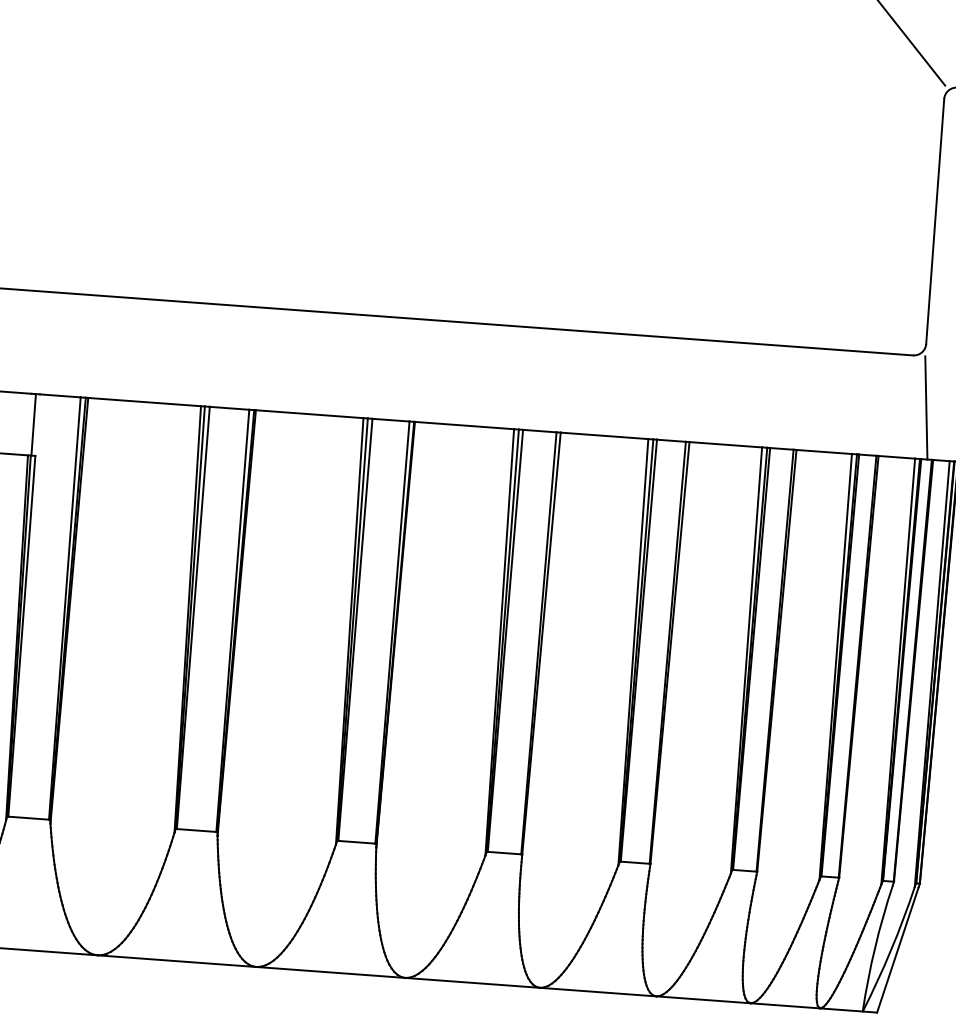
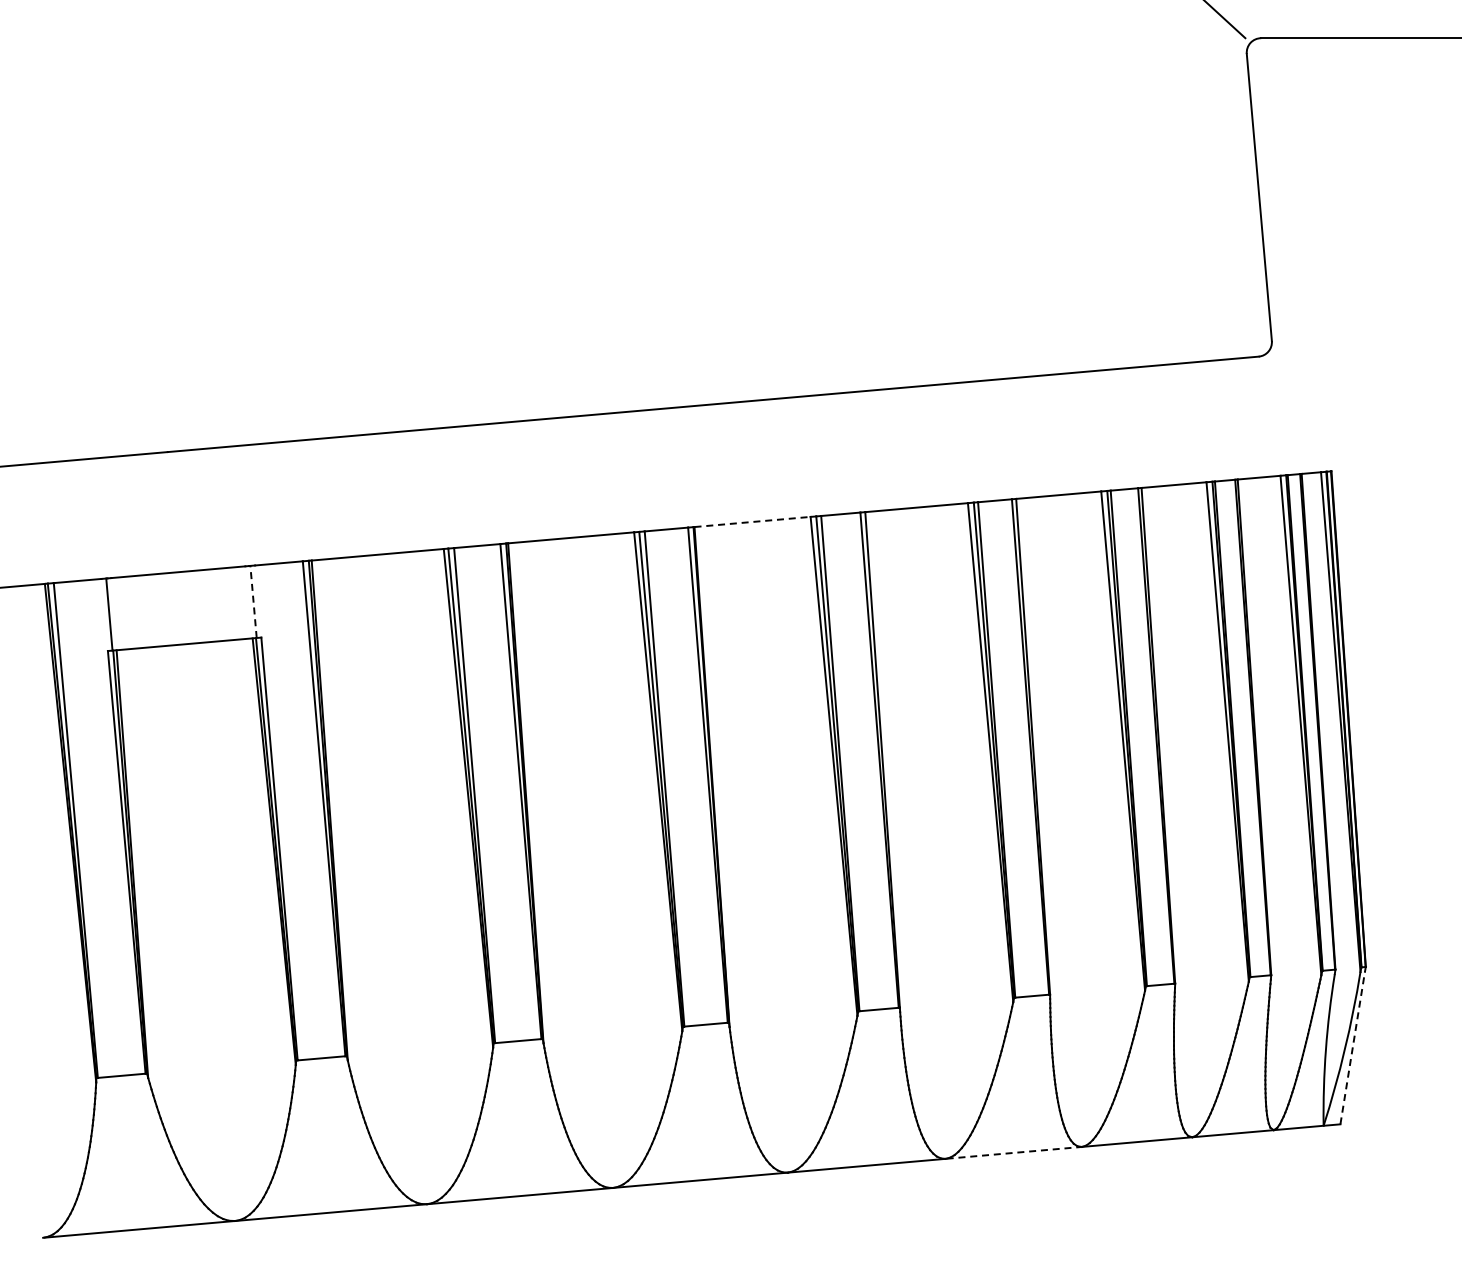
line: (925, 407) -> (1283, 414), removed
line: (33, 424) -> (253, 601), solid -> dashed
line: (465, 425) -> (753, 521), solid -> dashed
line: (897, 949) -> (1352, 1047), solid -> dashed
line: (598, 991) -> (1014, 1152), solid -> dashed

